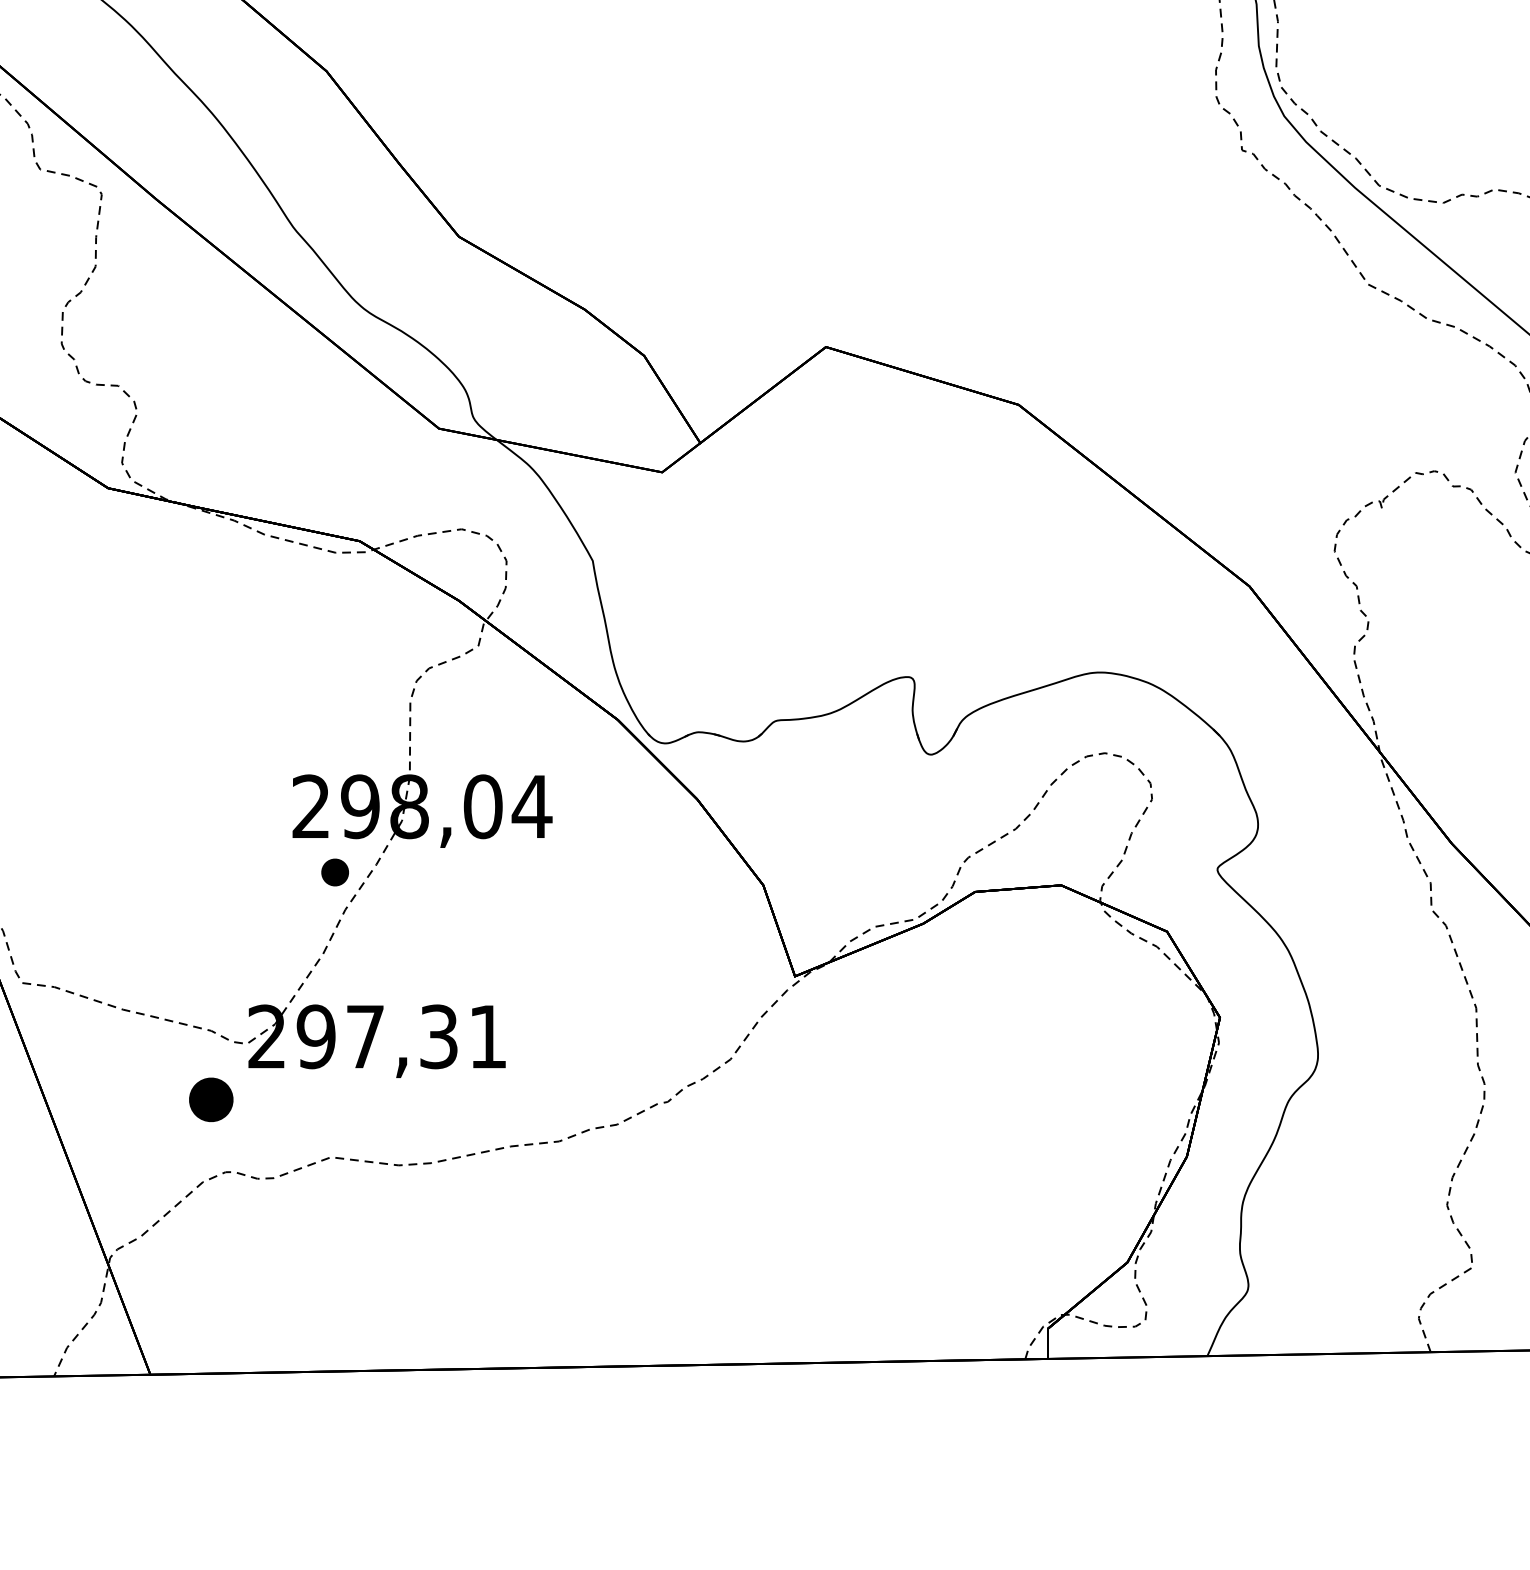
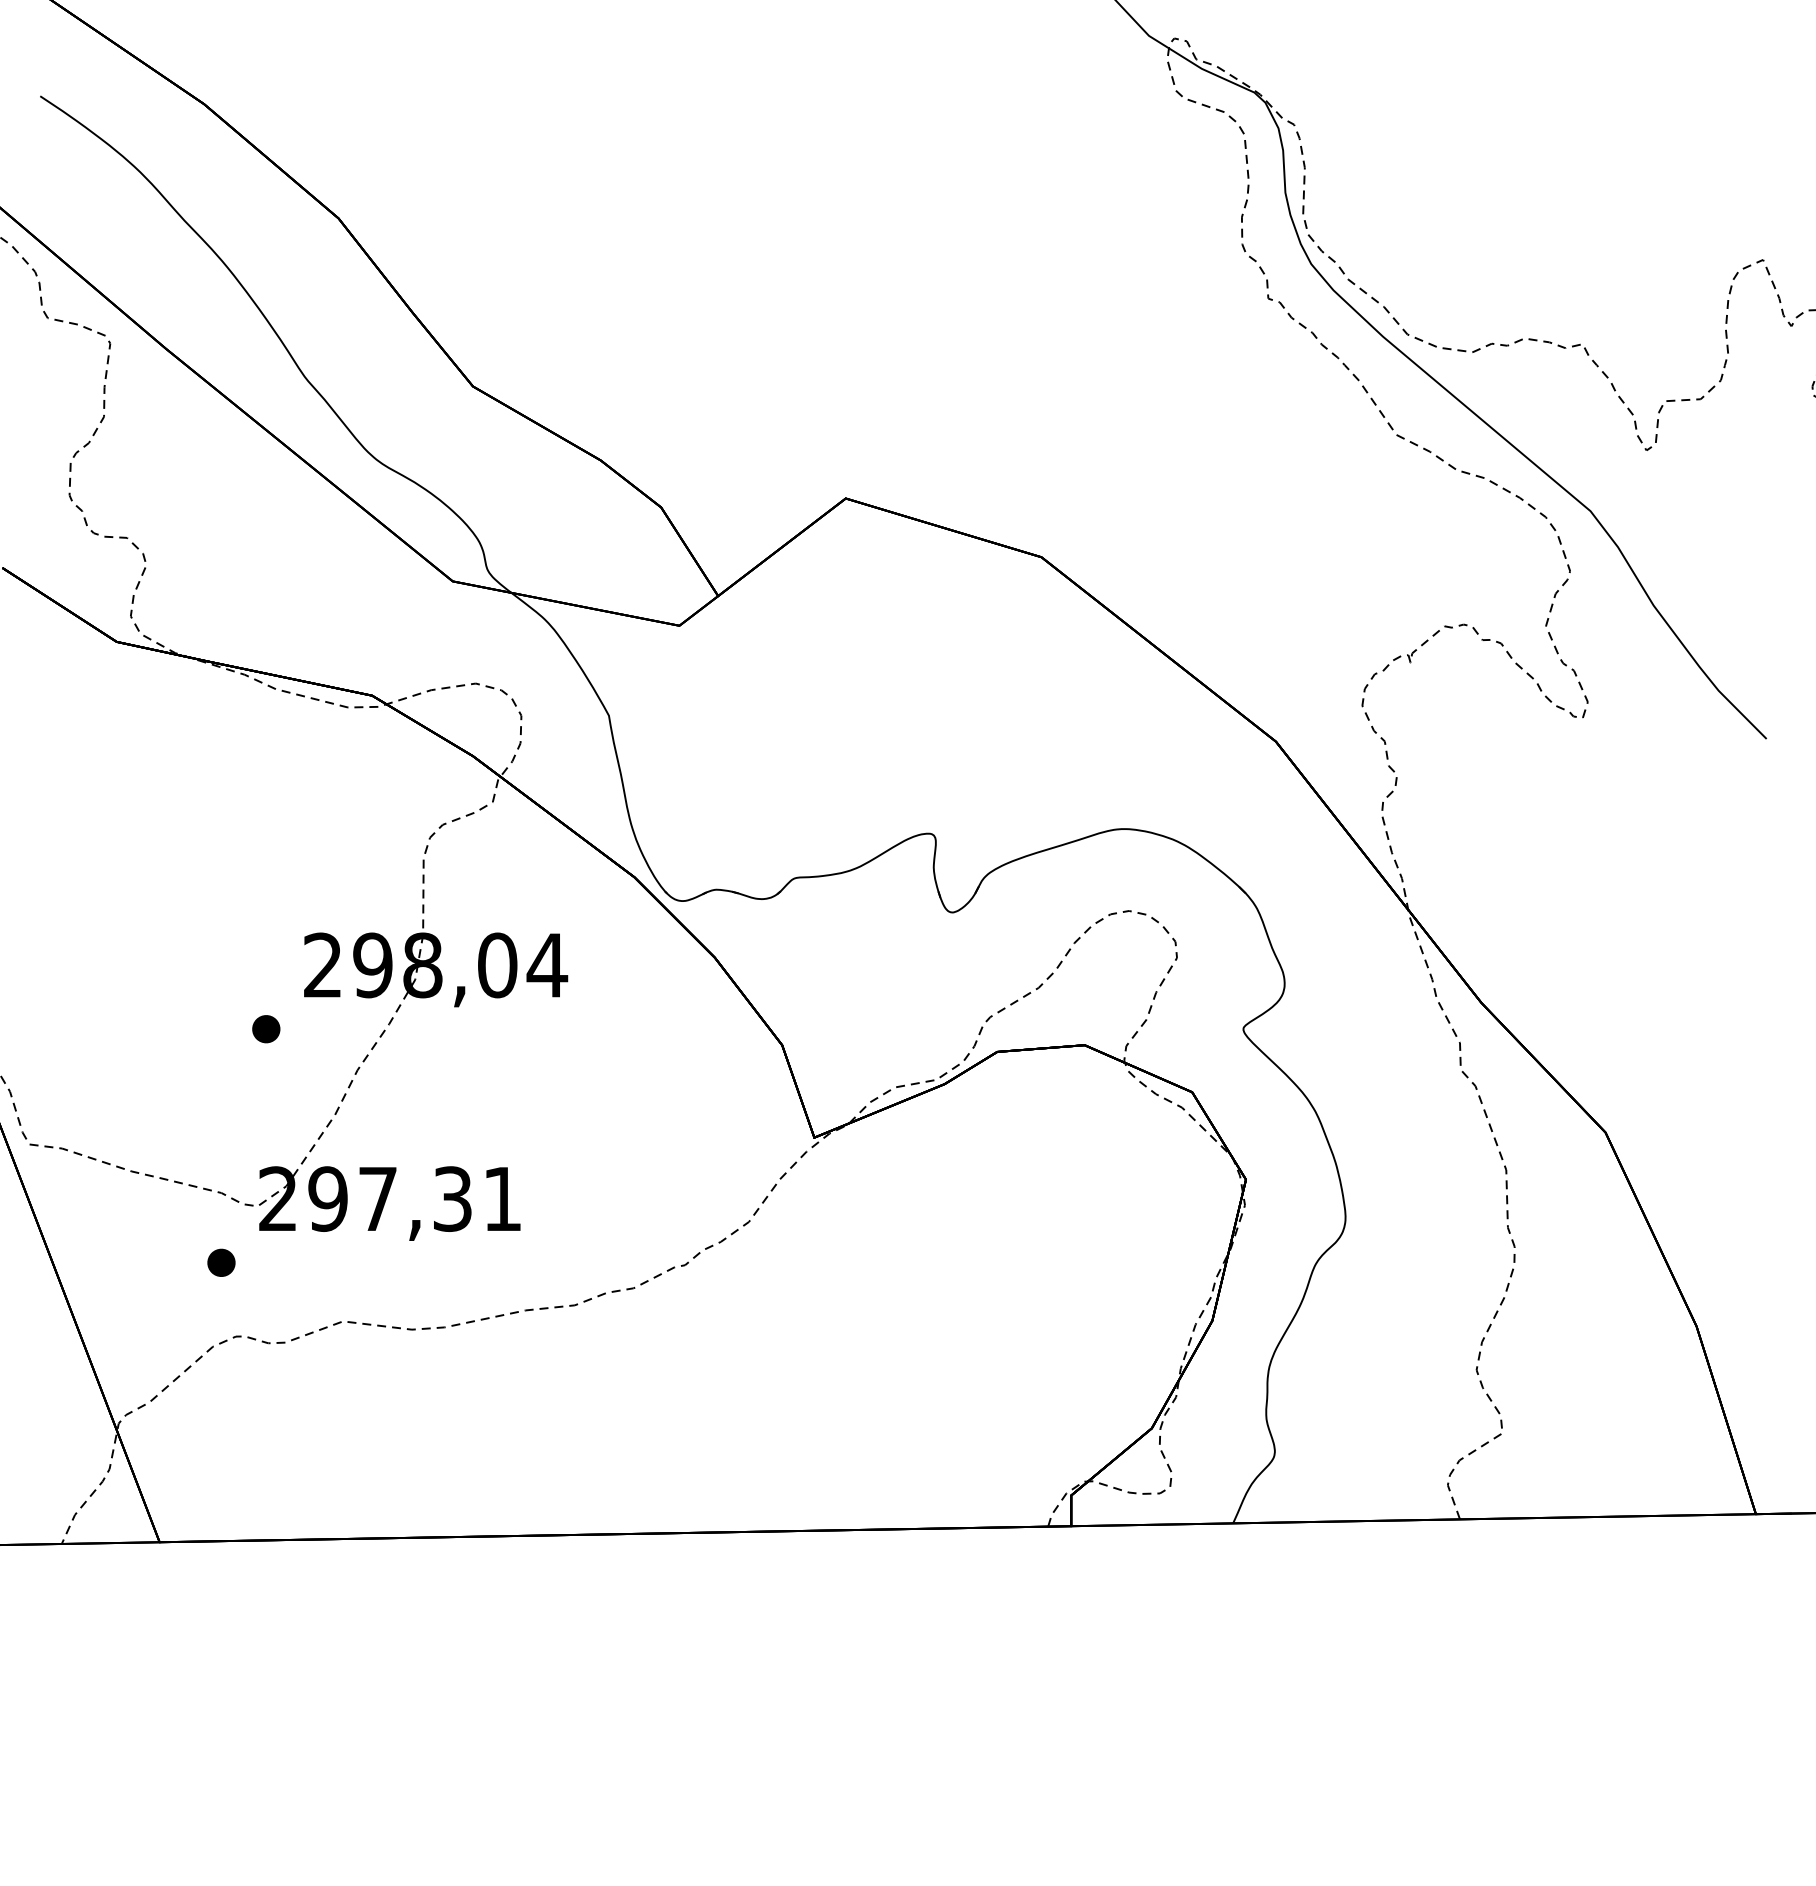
part: (335, 872) -> (266, 1029), moved
part: (211, 1099) -> (221, 1262), size x0.62

